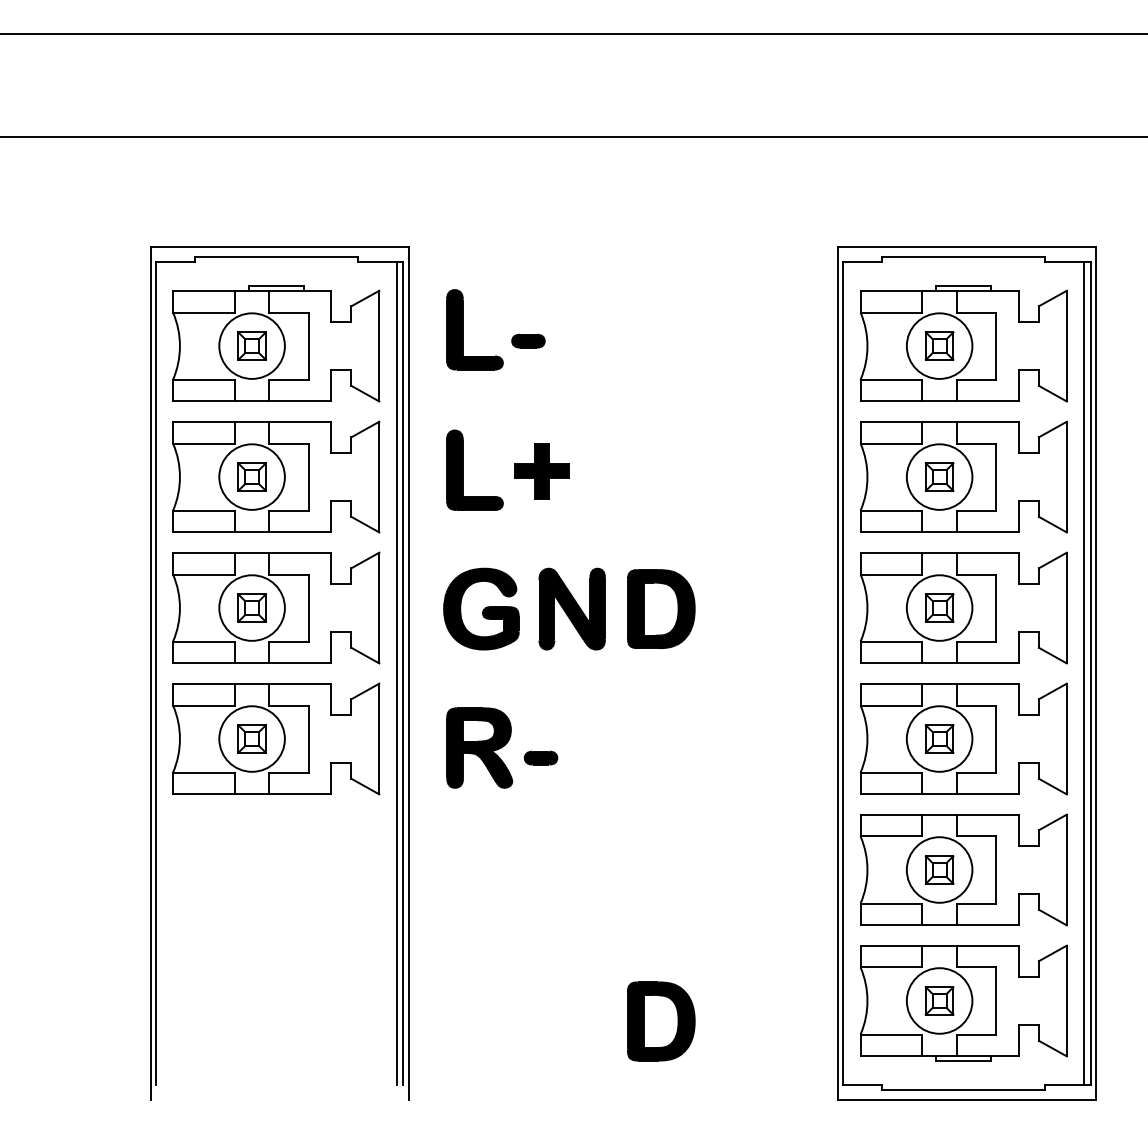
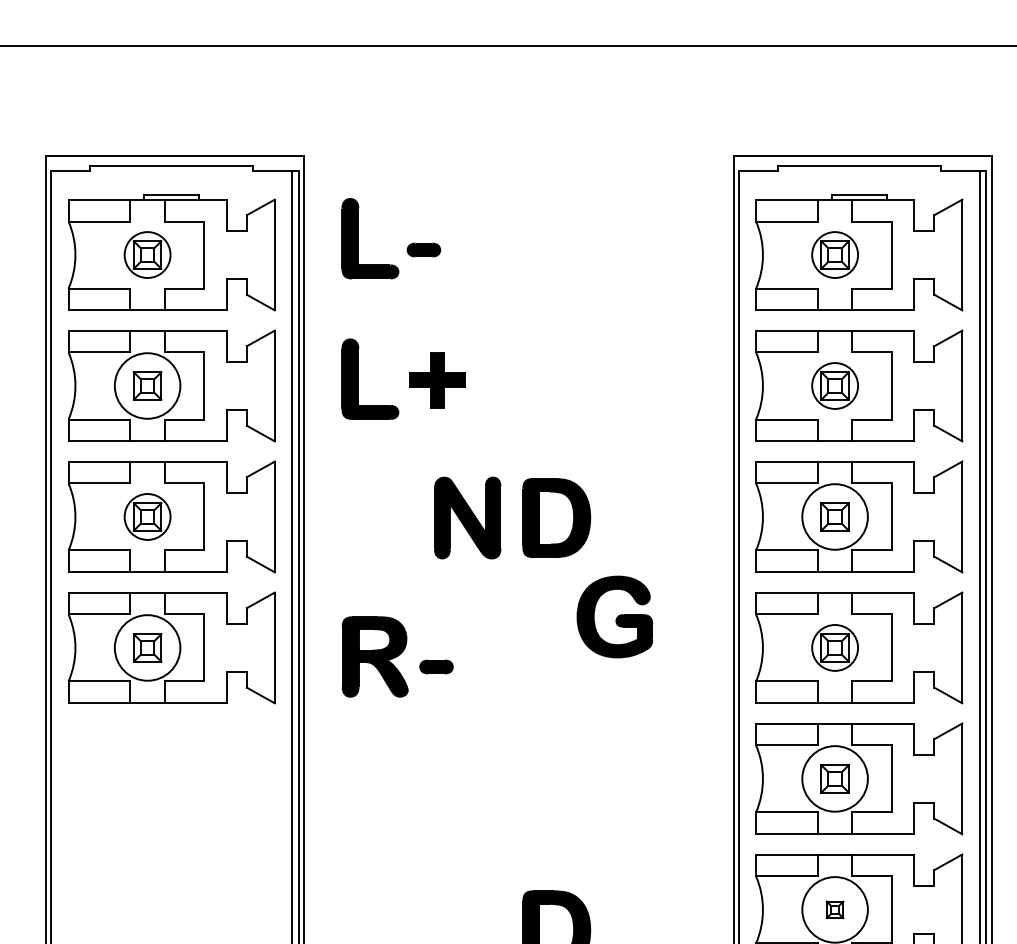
circle: (251, 345) -> (146, 254), size x0.7
circle: (939, 345) -> (834, 254), size x0.7
circle: (939, 476) -> (834, 385), size x0.7
circle: (251, 607) -> (146, 516), size x0.7
part: (481, 608) -> (614, 616), moved
circle: (939, 738) -> (834, 647), size x0.7
part: (939, 1000) -> (834, 909), size x0.6

